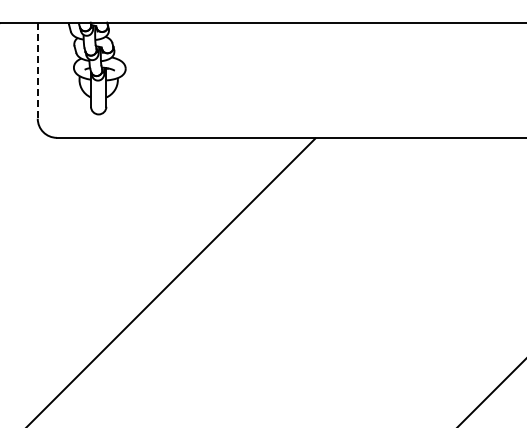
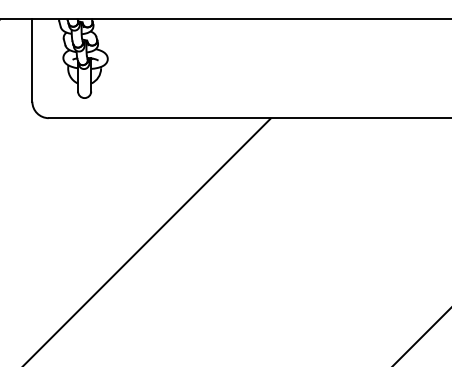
line: (37, 70) -> (32, 60), dashed -> solid

